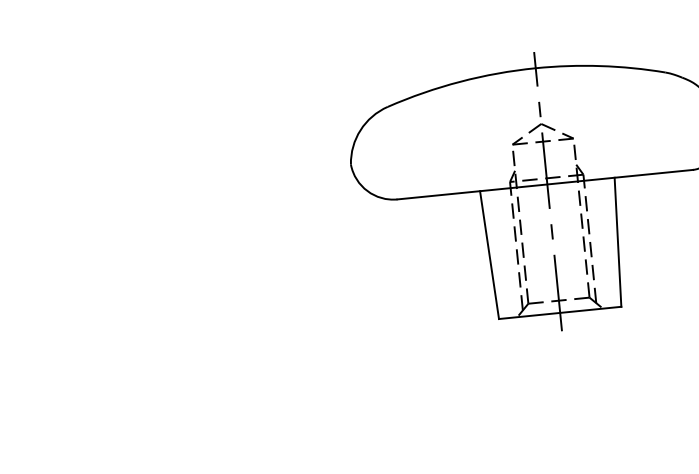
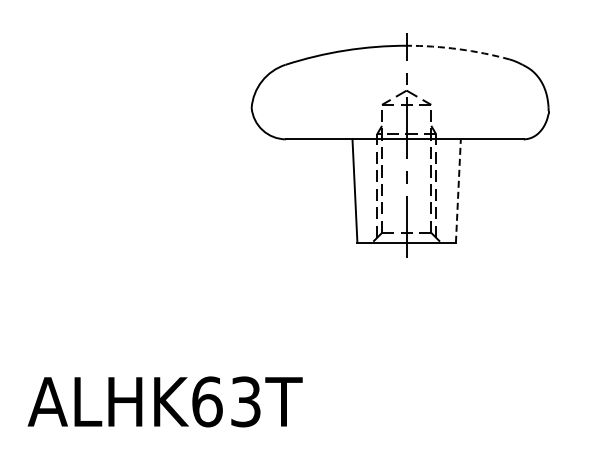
arc: (600, 66) -> (458, 49), solid -> dashed
line: (618, 242) -> (458, 191), solid -> dashed

